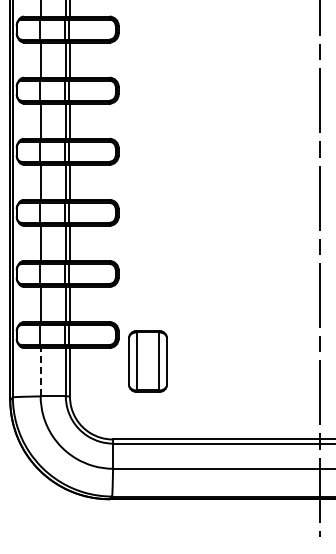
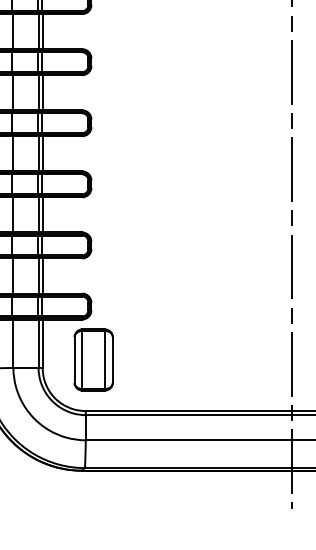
part: (147, 361) -> (93, 360), moved
line: (40, 371) -> (13, 343), dashed -> solid

